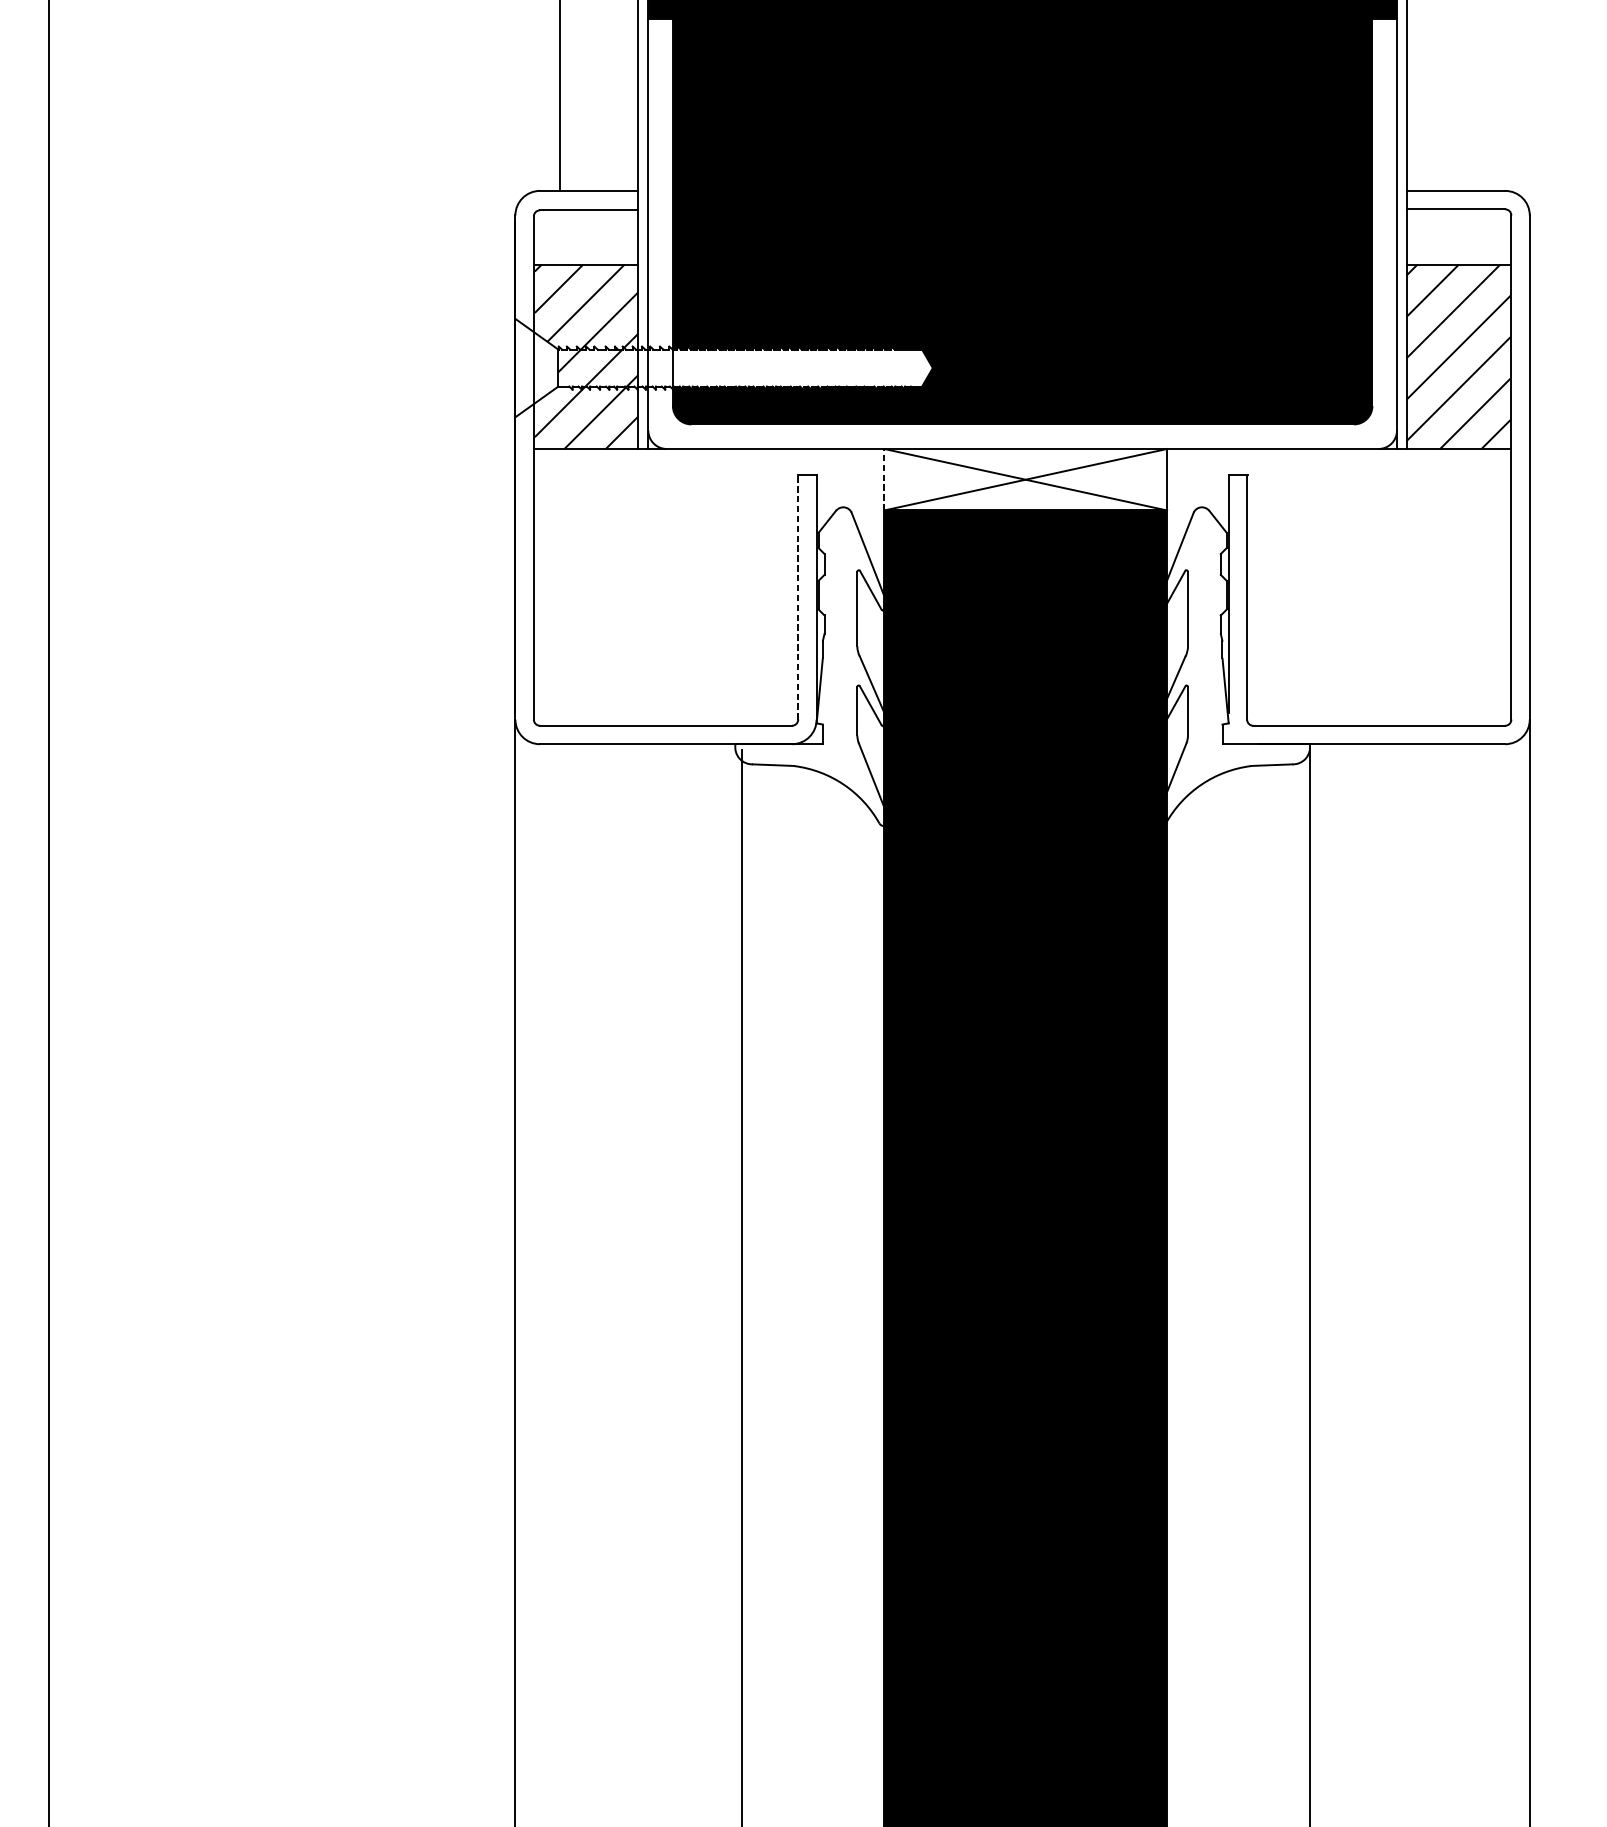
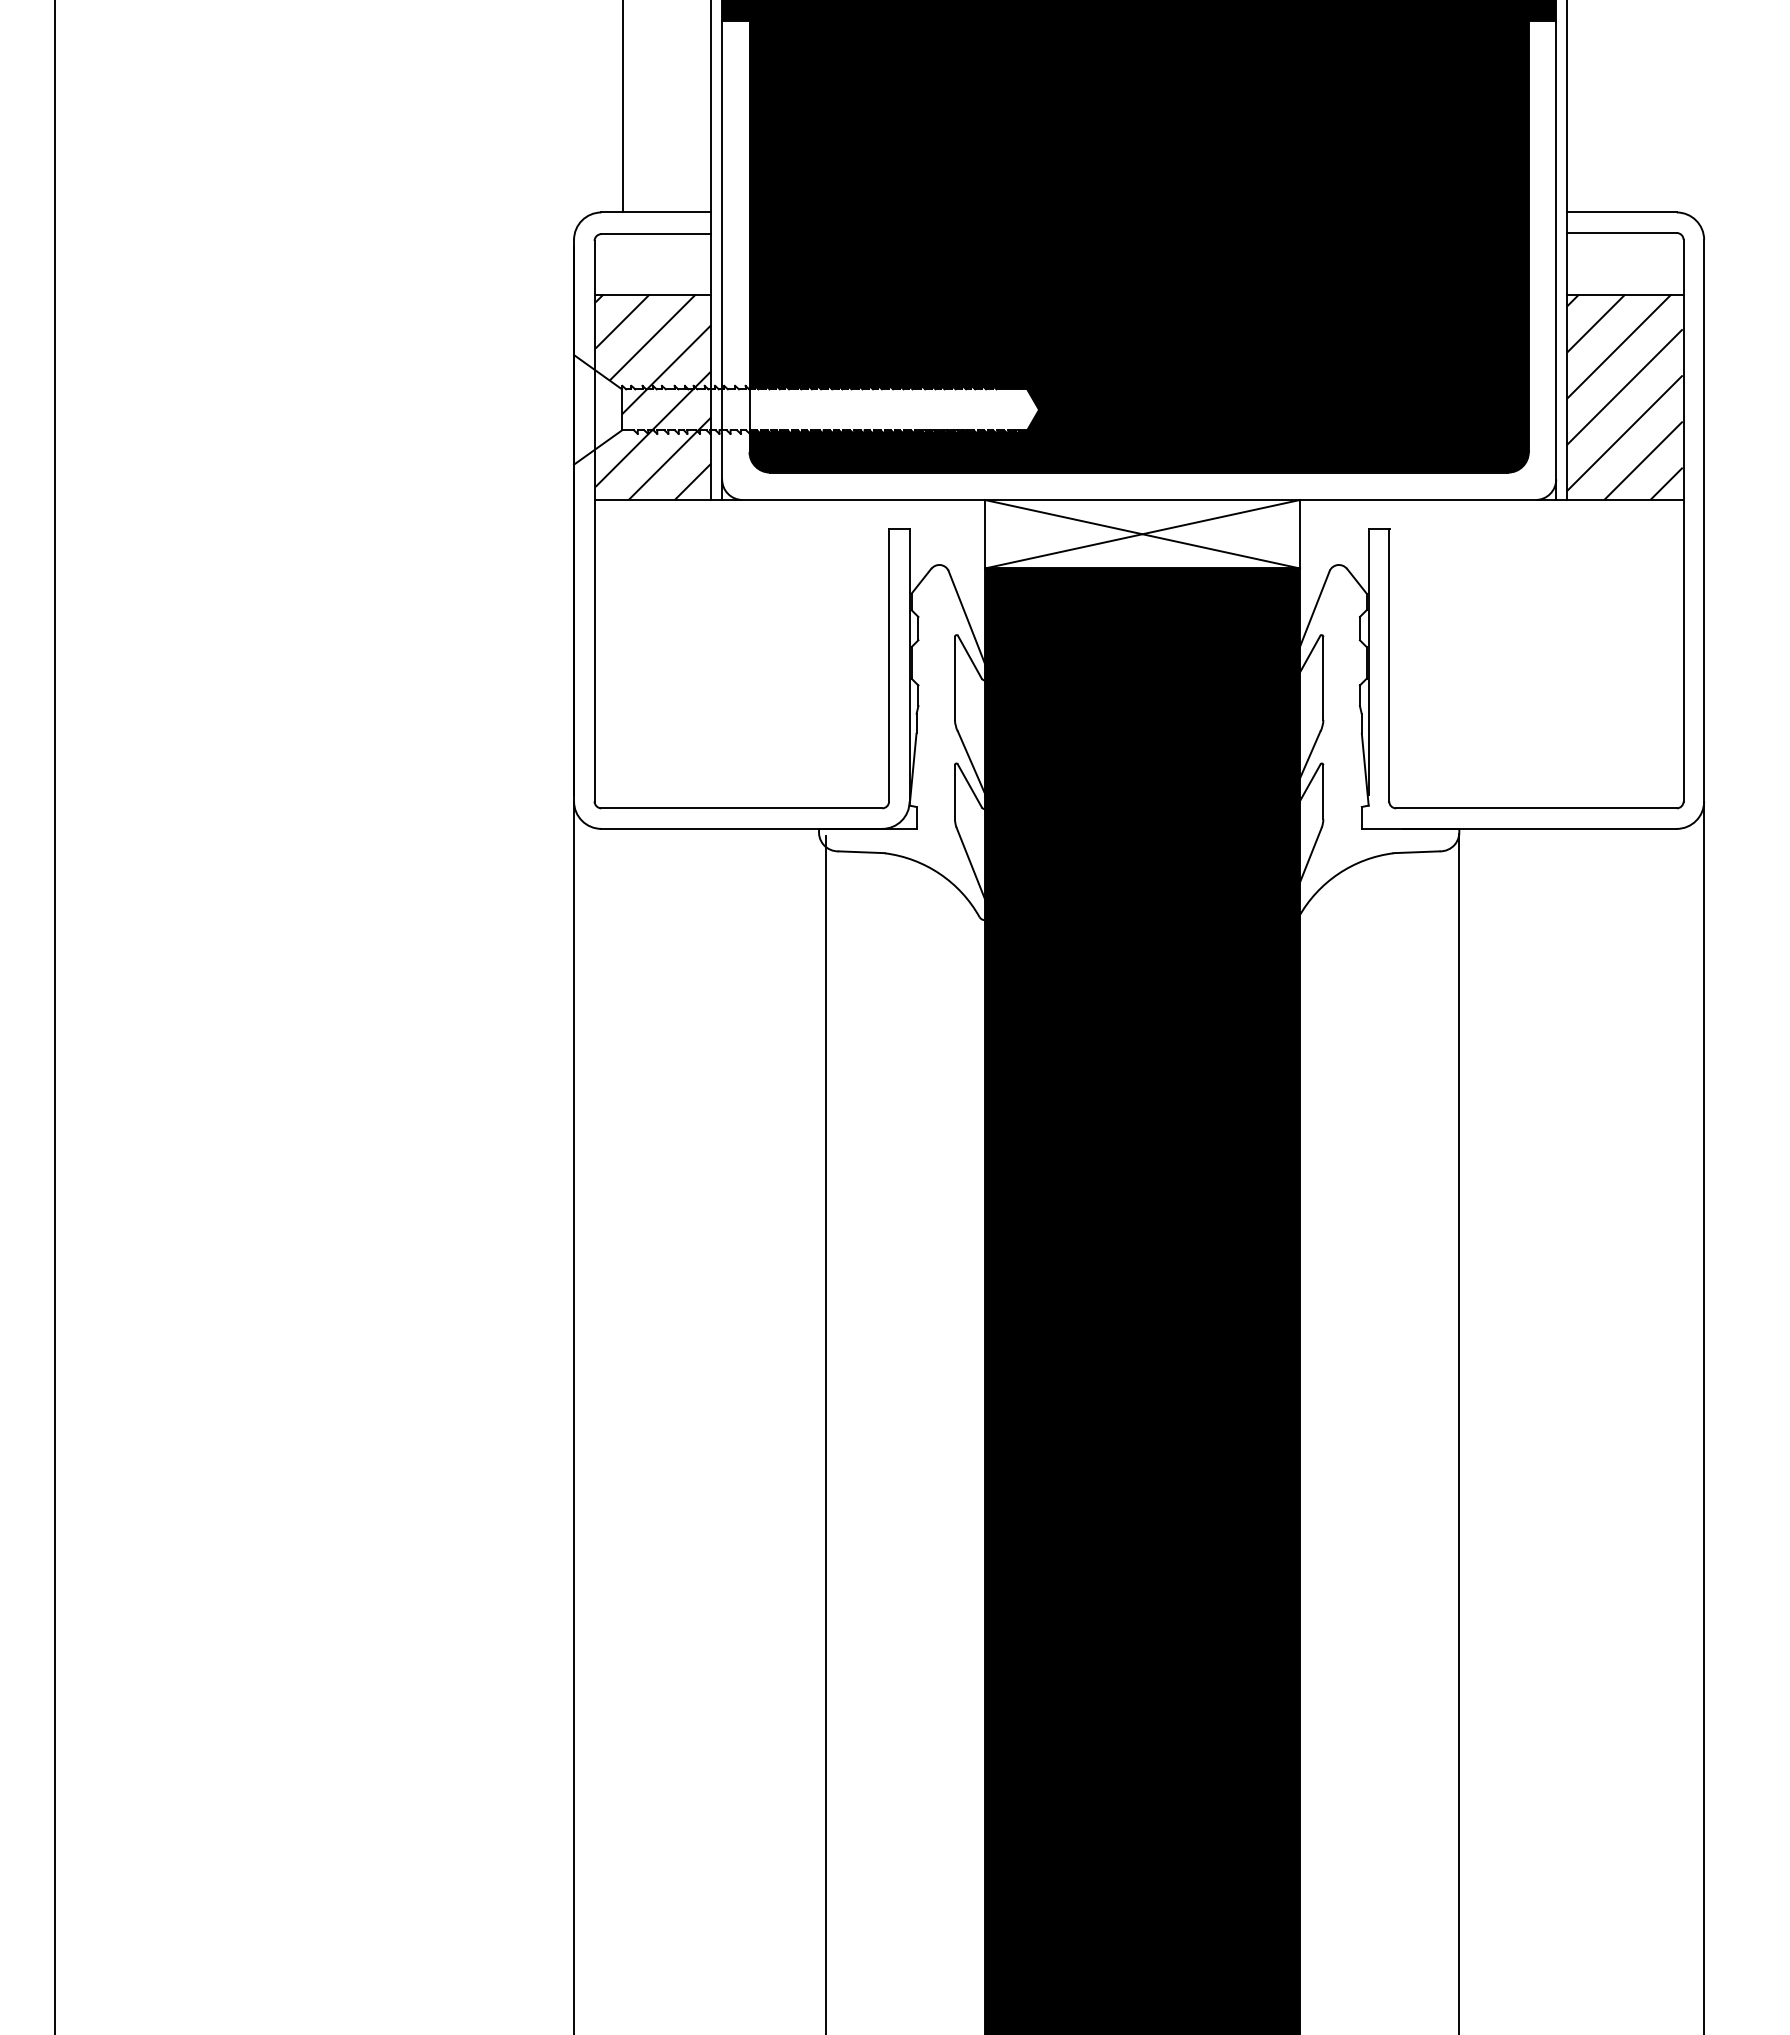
line: (884, 479) -> (985, 533), dashed -> solid
line: (798, 596) -> (889, 664), dashed -> solid

